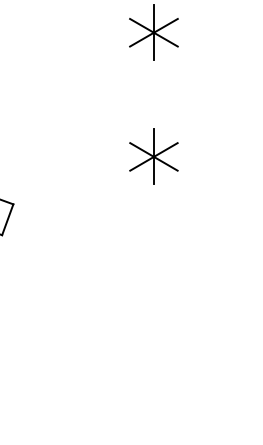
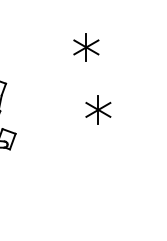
part: (154, 156) -> (98, 109), moved

